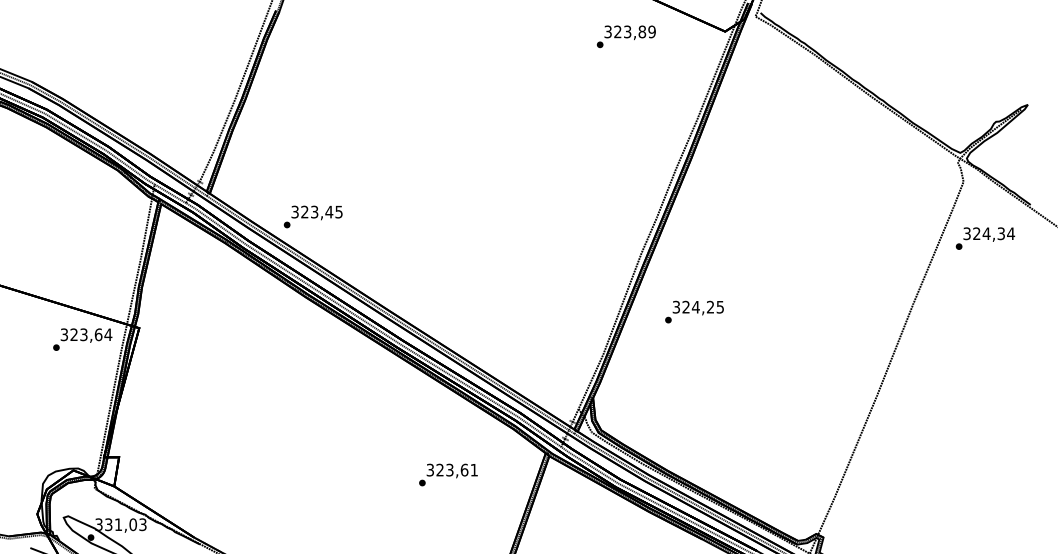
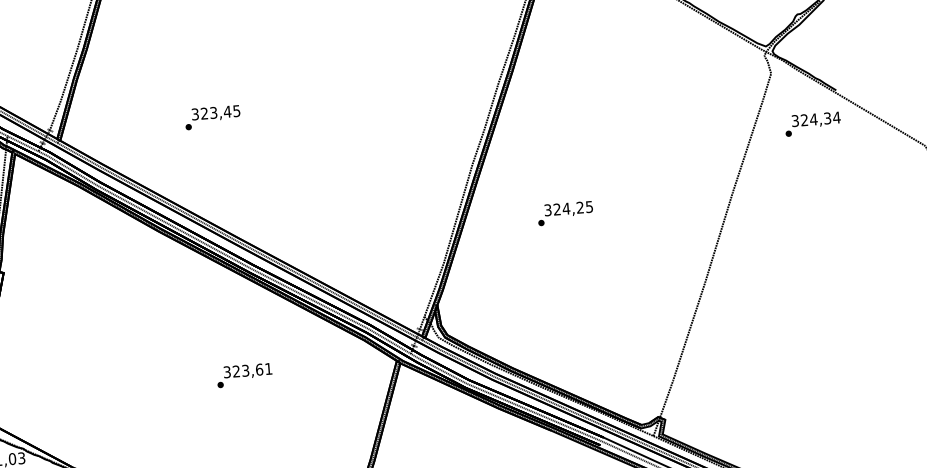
text: (312, 216) -> (212, 117), moved
text: (985, 238) -> (813, 124), moved
text: (694, 311) -> (565, 212), moved
text: (448, 474) -> (244, 375), moved

